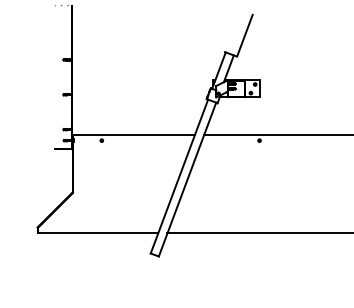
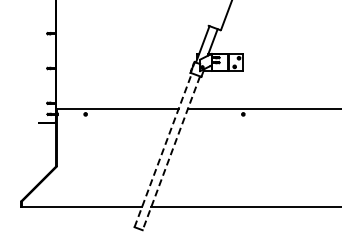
line: (179, 176) -> (163, 150), solid -> dashed
line: (187, 180) -> (171, 154), solid -> dashed

